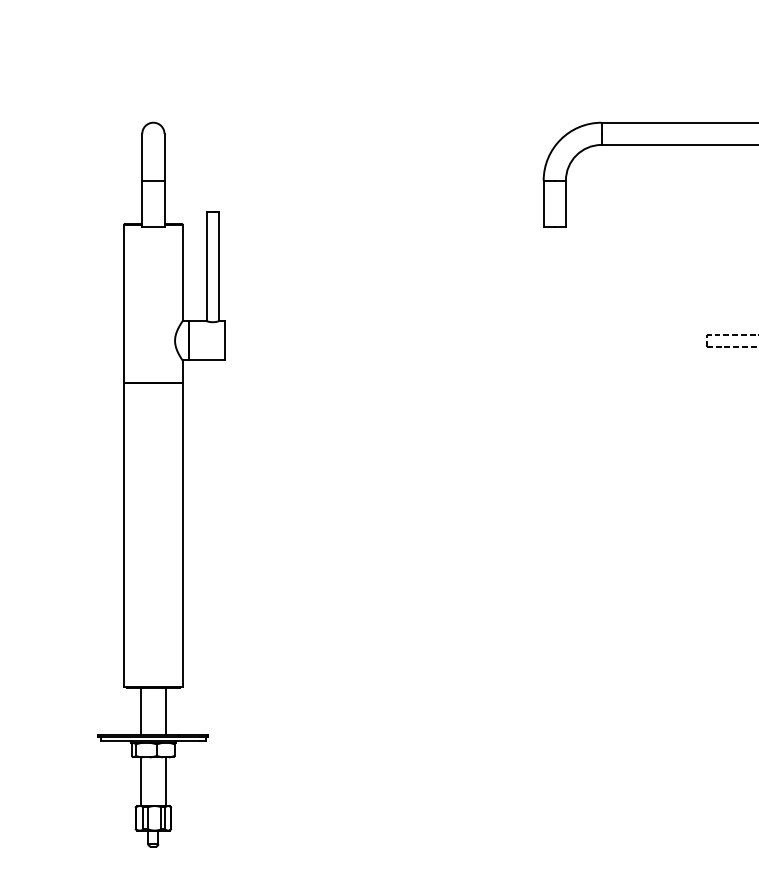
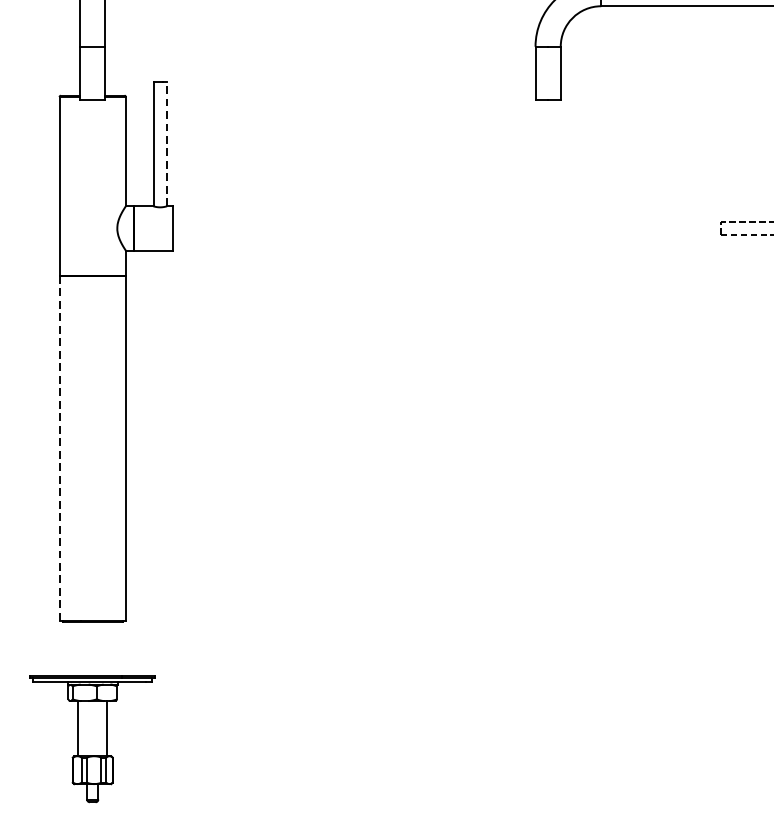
line: (218, 266) -> (166, 144), solid -> dashed
line: (124, 535) -> (59, 449), solid -> dashed
line: (140, 711) -> (78, 648), removed
line: (166, 711) -> (107, 648), removed

